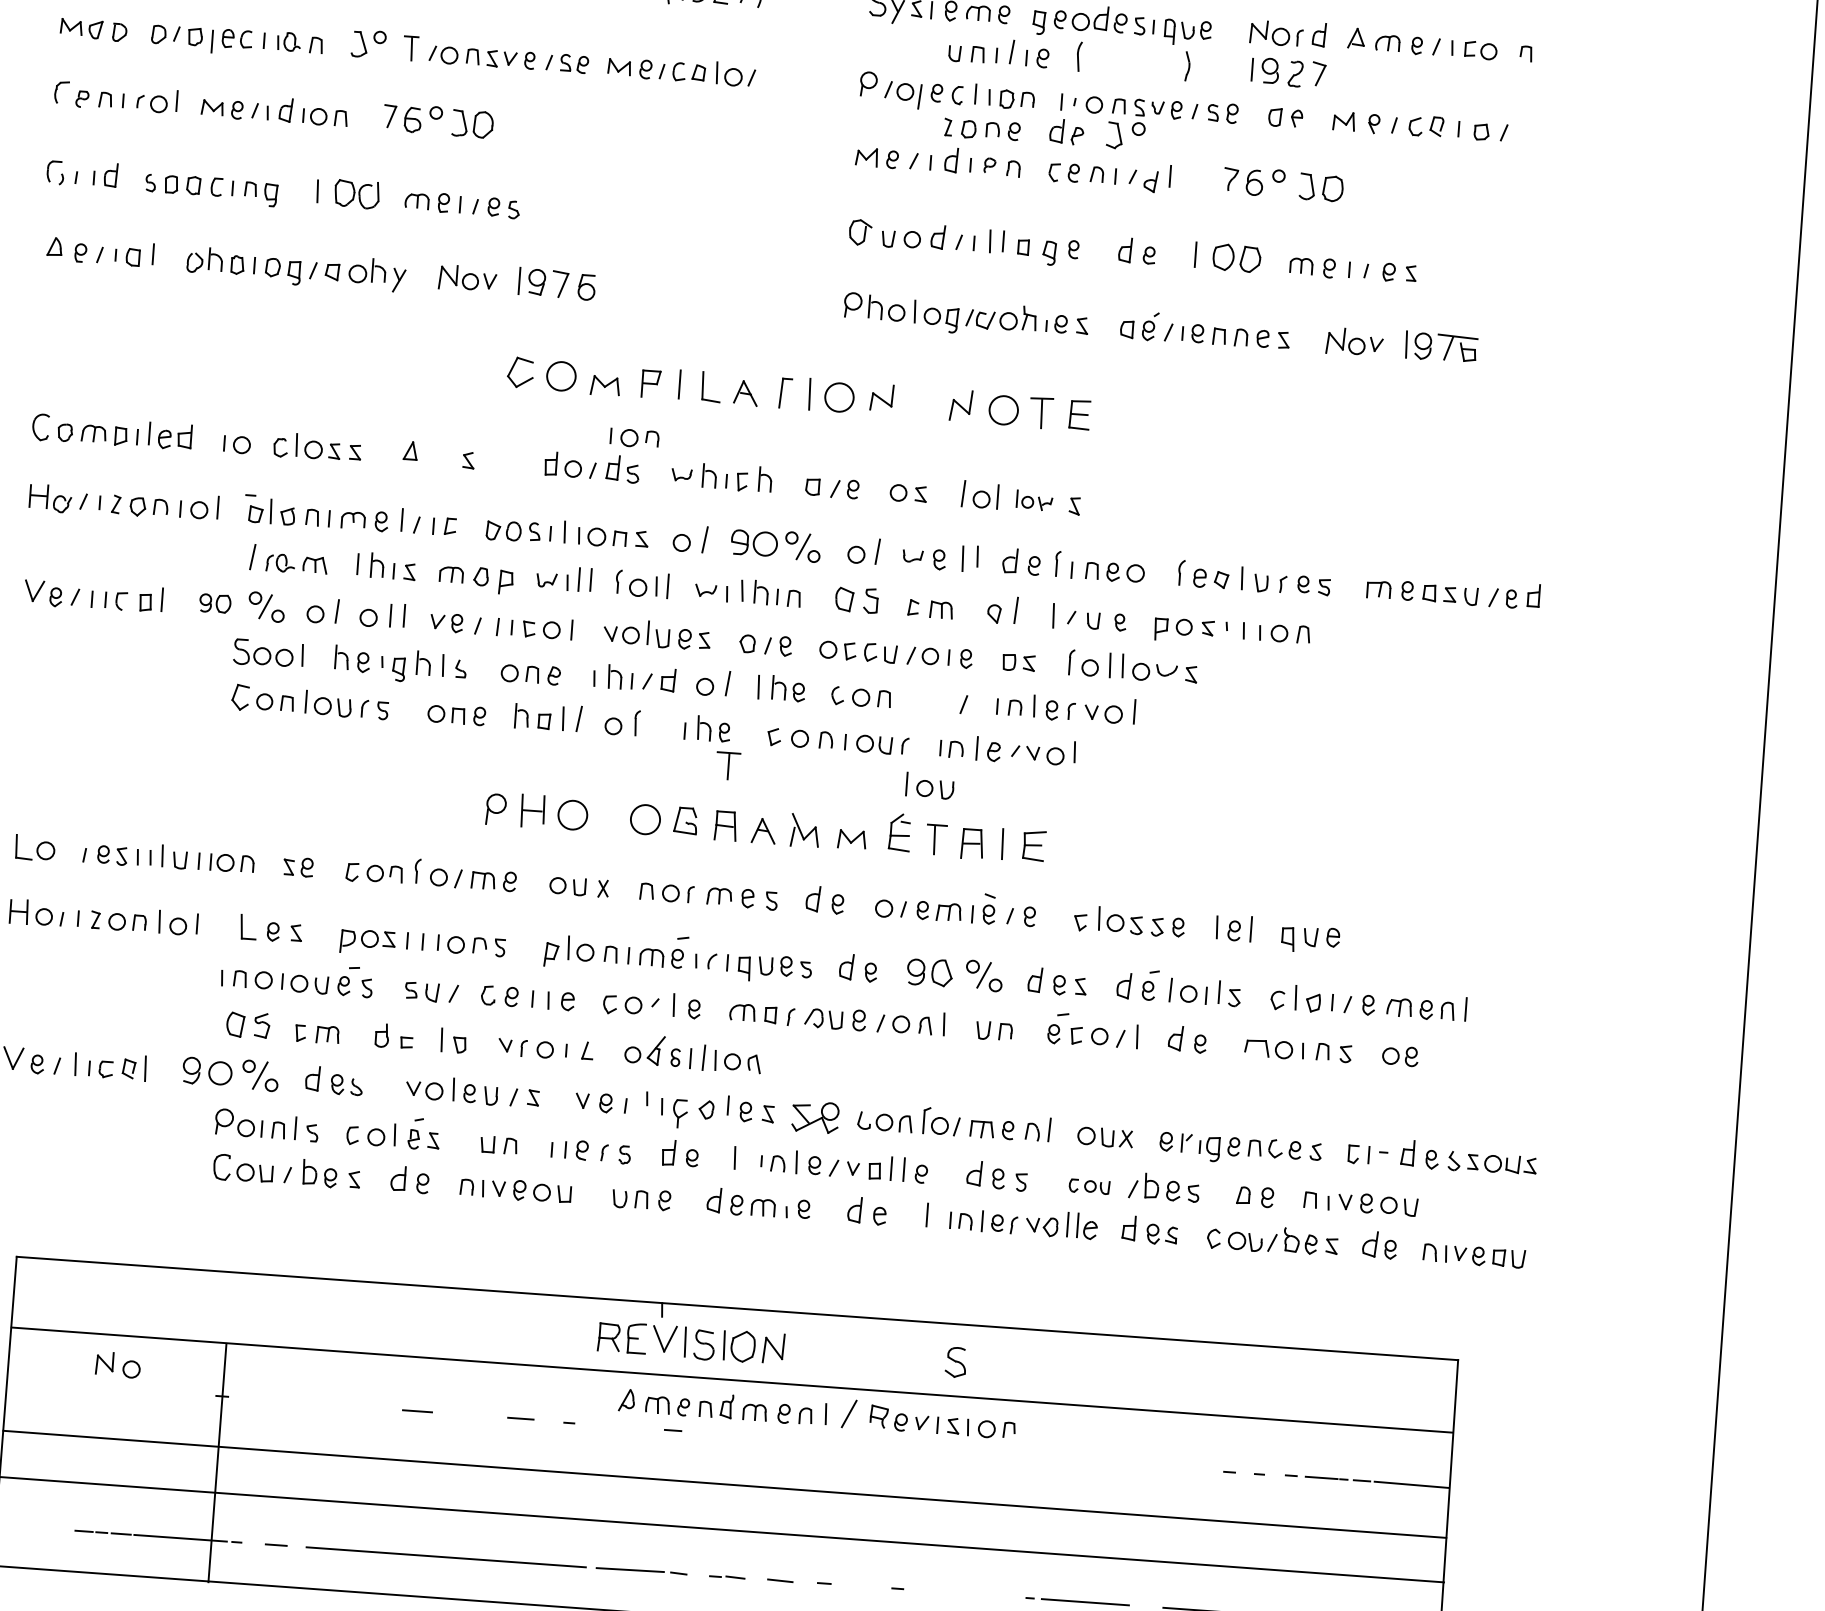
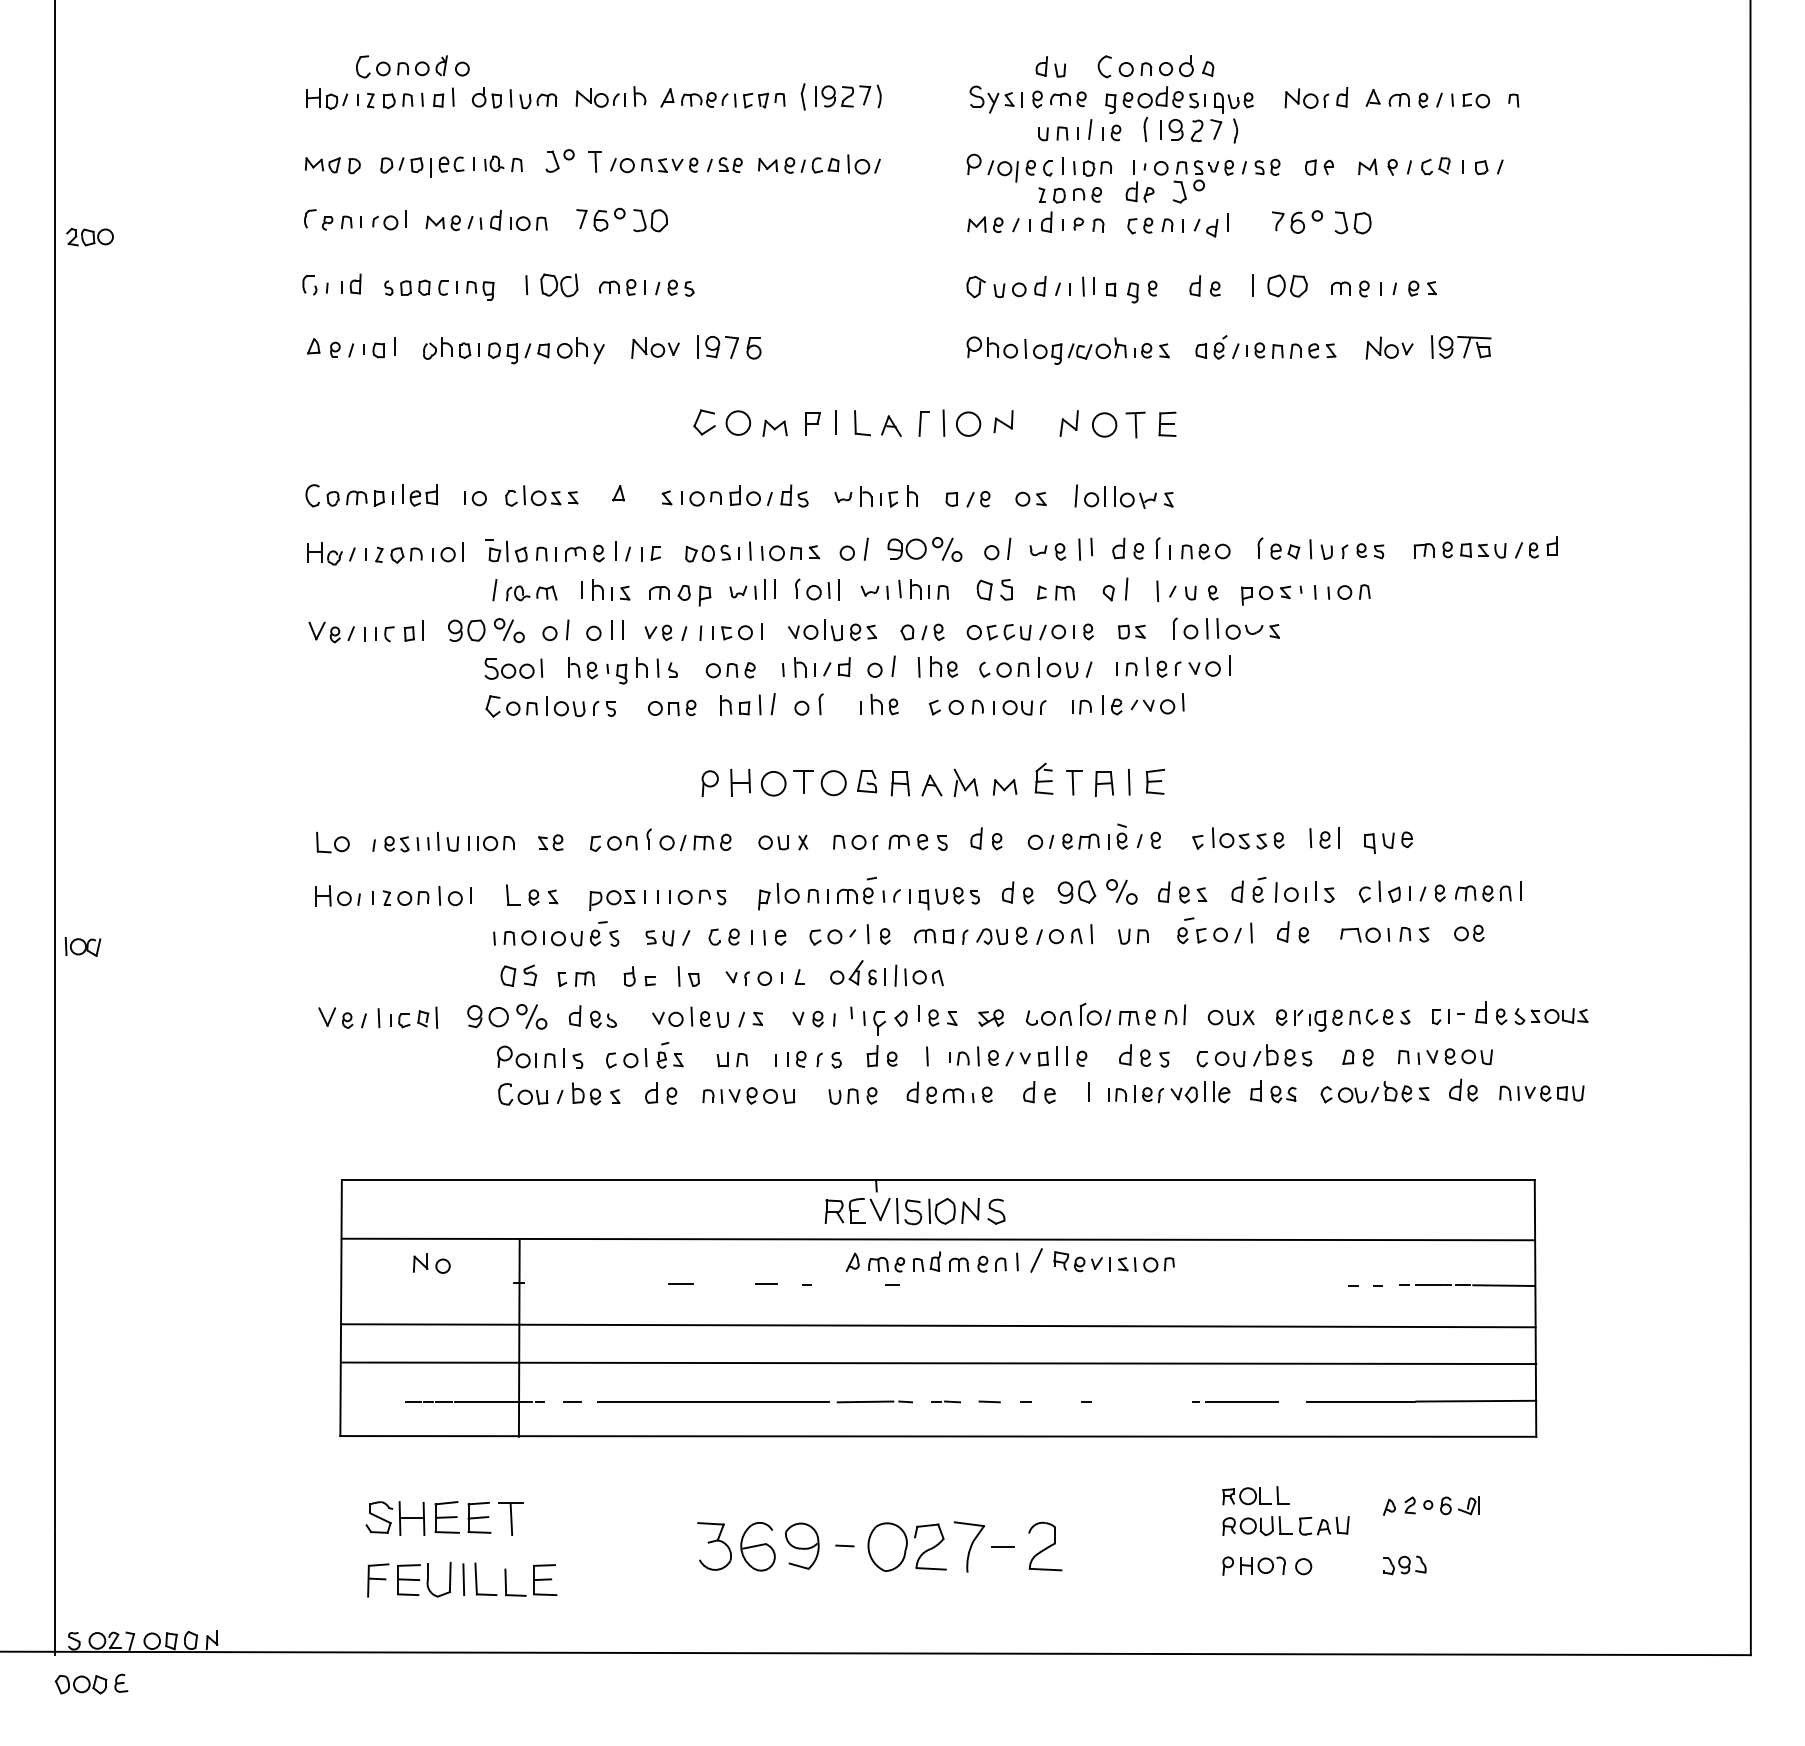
part: (1289, 71) -> (1191, 129), moved
part: (634, 437) -> (701, 498), moved
part: (1034, 500) -> (1135, 497), size x1.43
part: (214, 603) -> (466, 630), size x1.43
part: (728, 765) -> (803, 781), moved
part: (930, 785) -> (1058, 667), moved
part: (814, 1116) -> (990, 1017), size x0.62
part: (1088, 1187) -> (1220, 1059), size x1.43
part: (956, 1362) -> (996, 1211), moved

